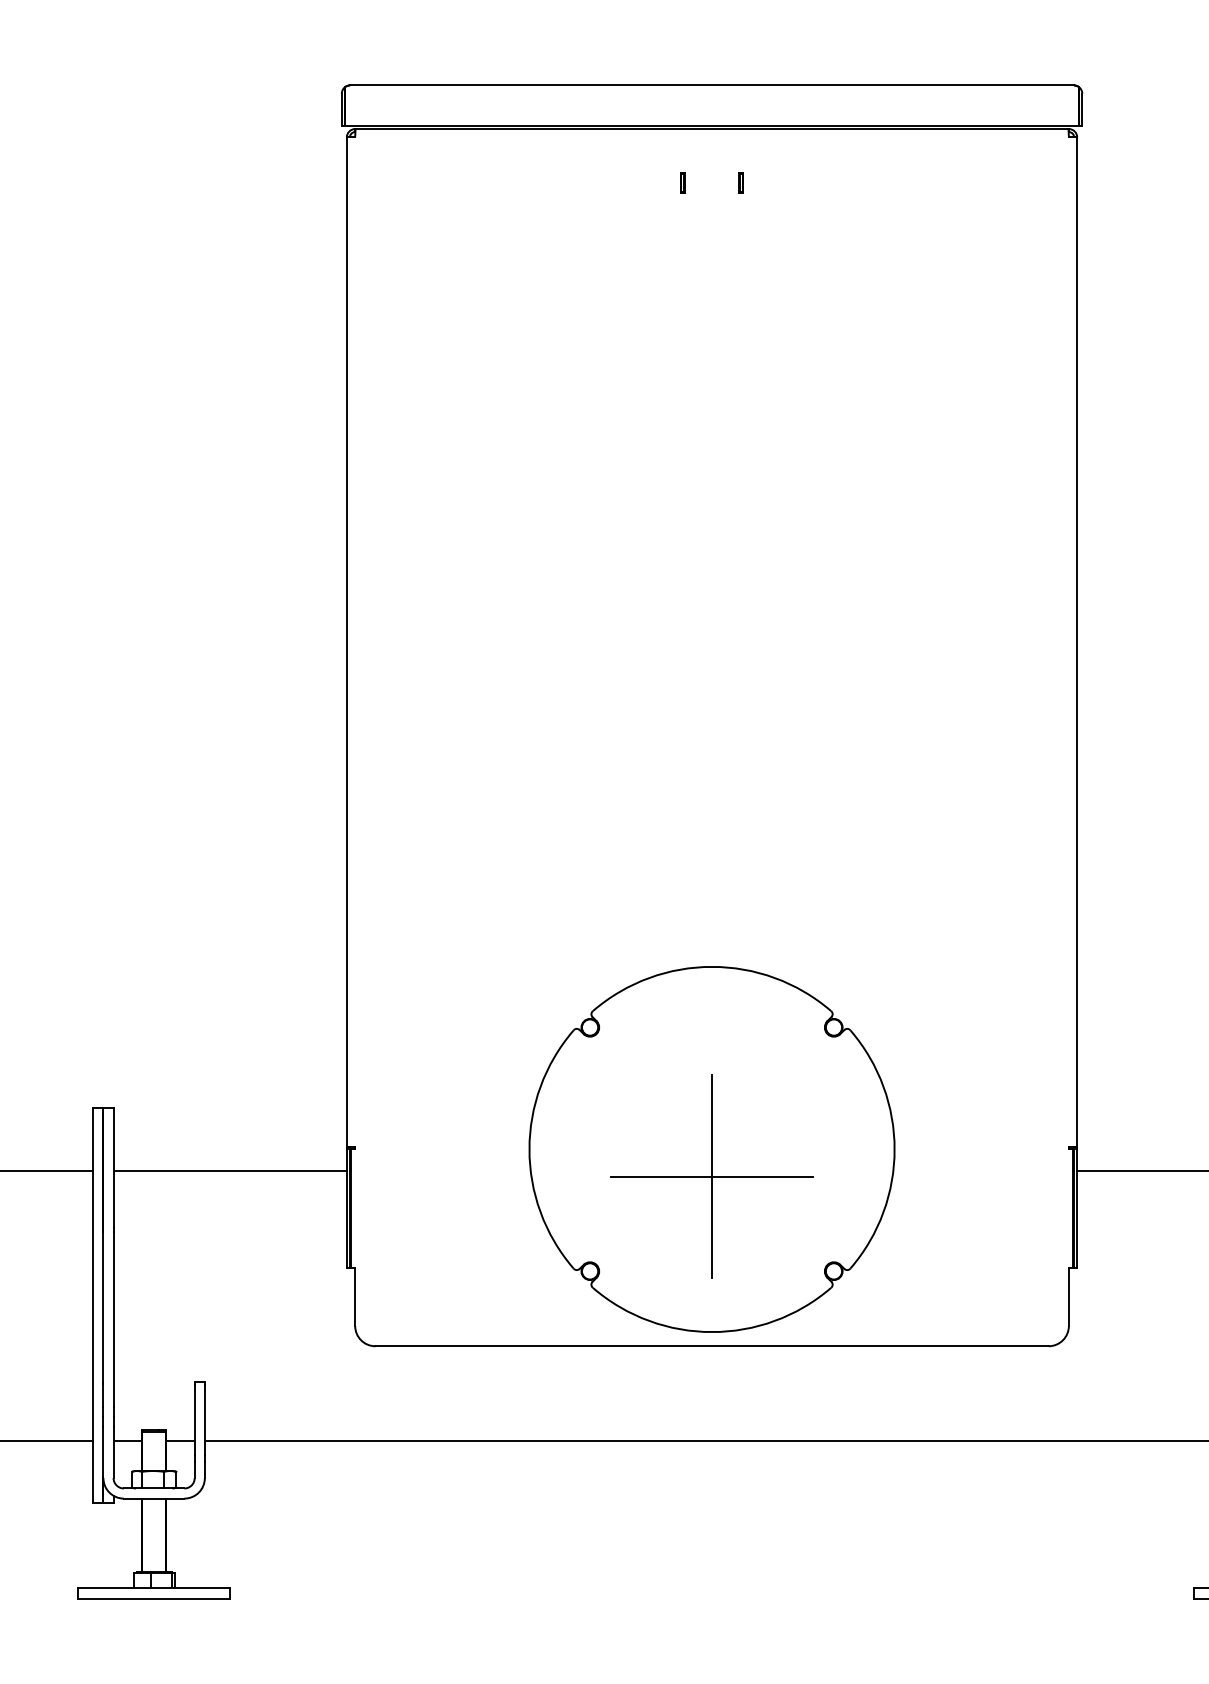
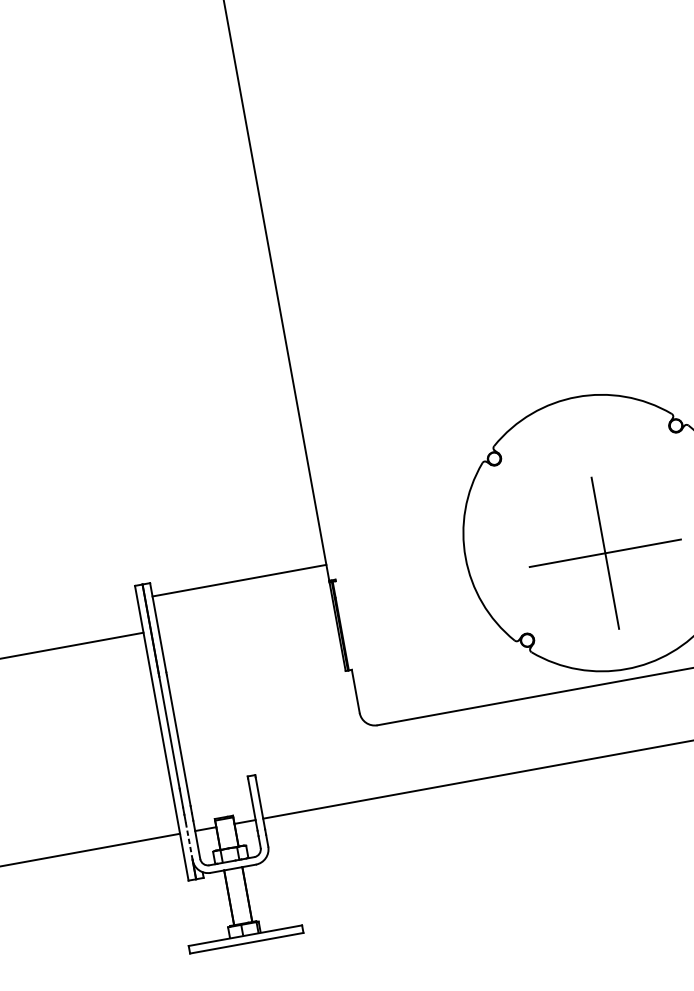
line: (229, 1170) -> (238, 580), moved
line: (103, 1452) -> (189, 841), solid -> dashed

